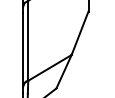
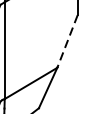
line: (79, 33) -> (66, 41), solid -> dashed

